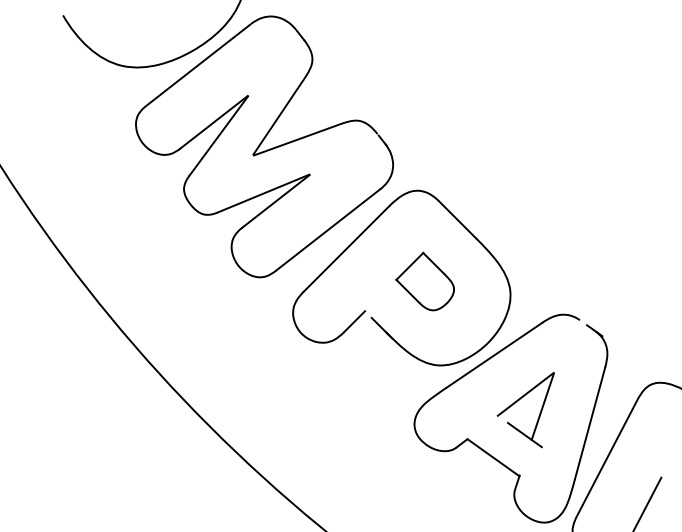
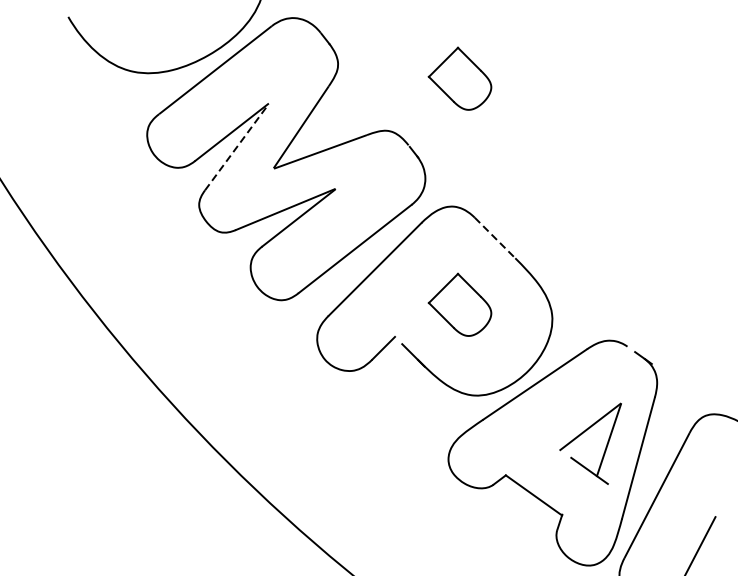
part: (424, 72) -> (459, 78), added
line: (219, 135) -> (237, 146), solid -> dashed
line: (457, 219) -> (495, 237), solid -> dashed
part: (518, 401) -> (582, 434), moved

